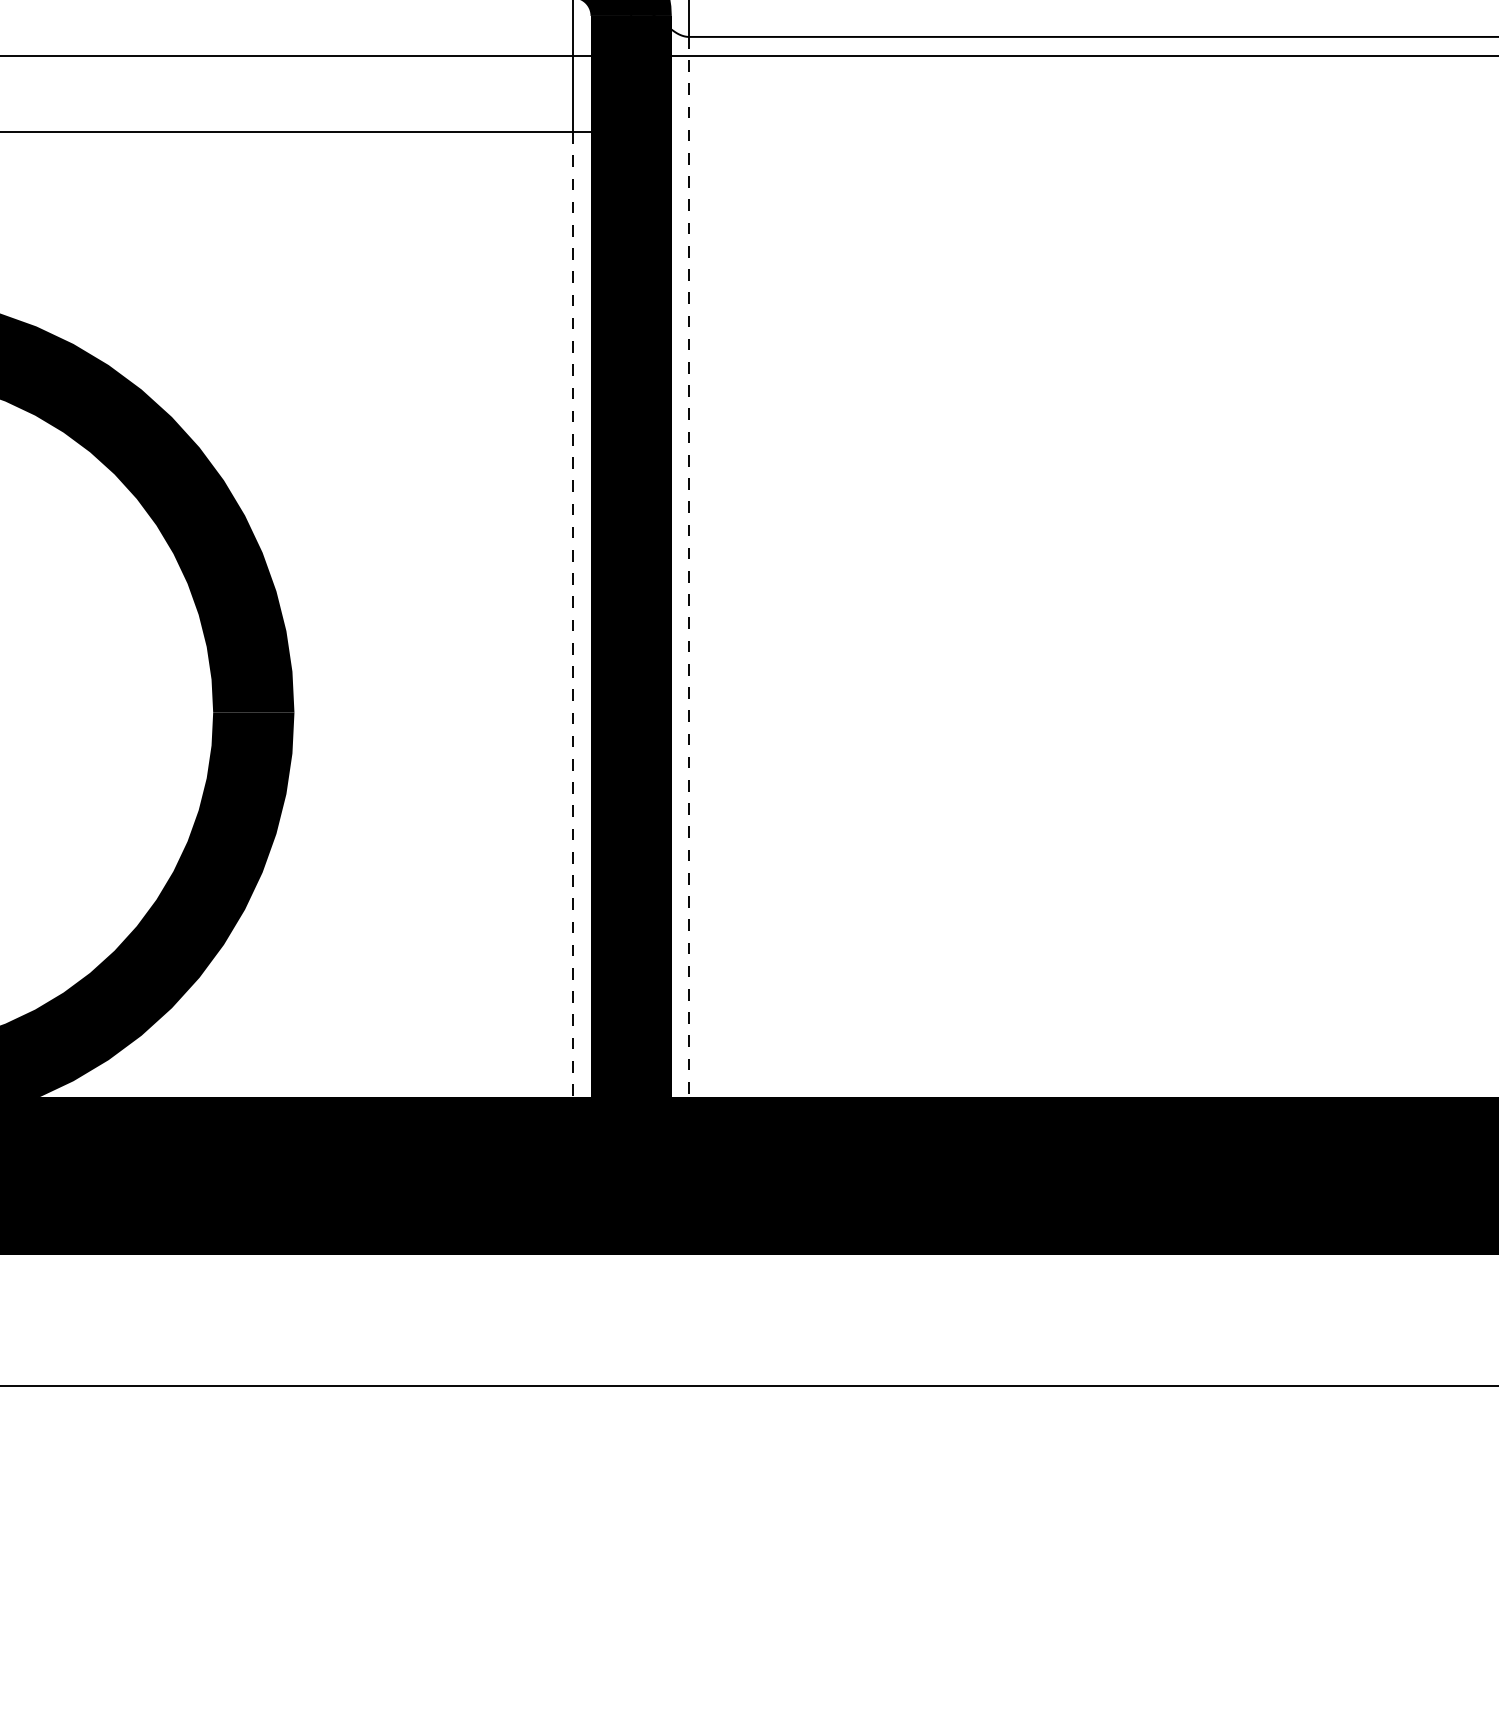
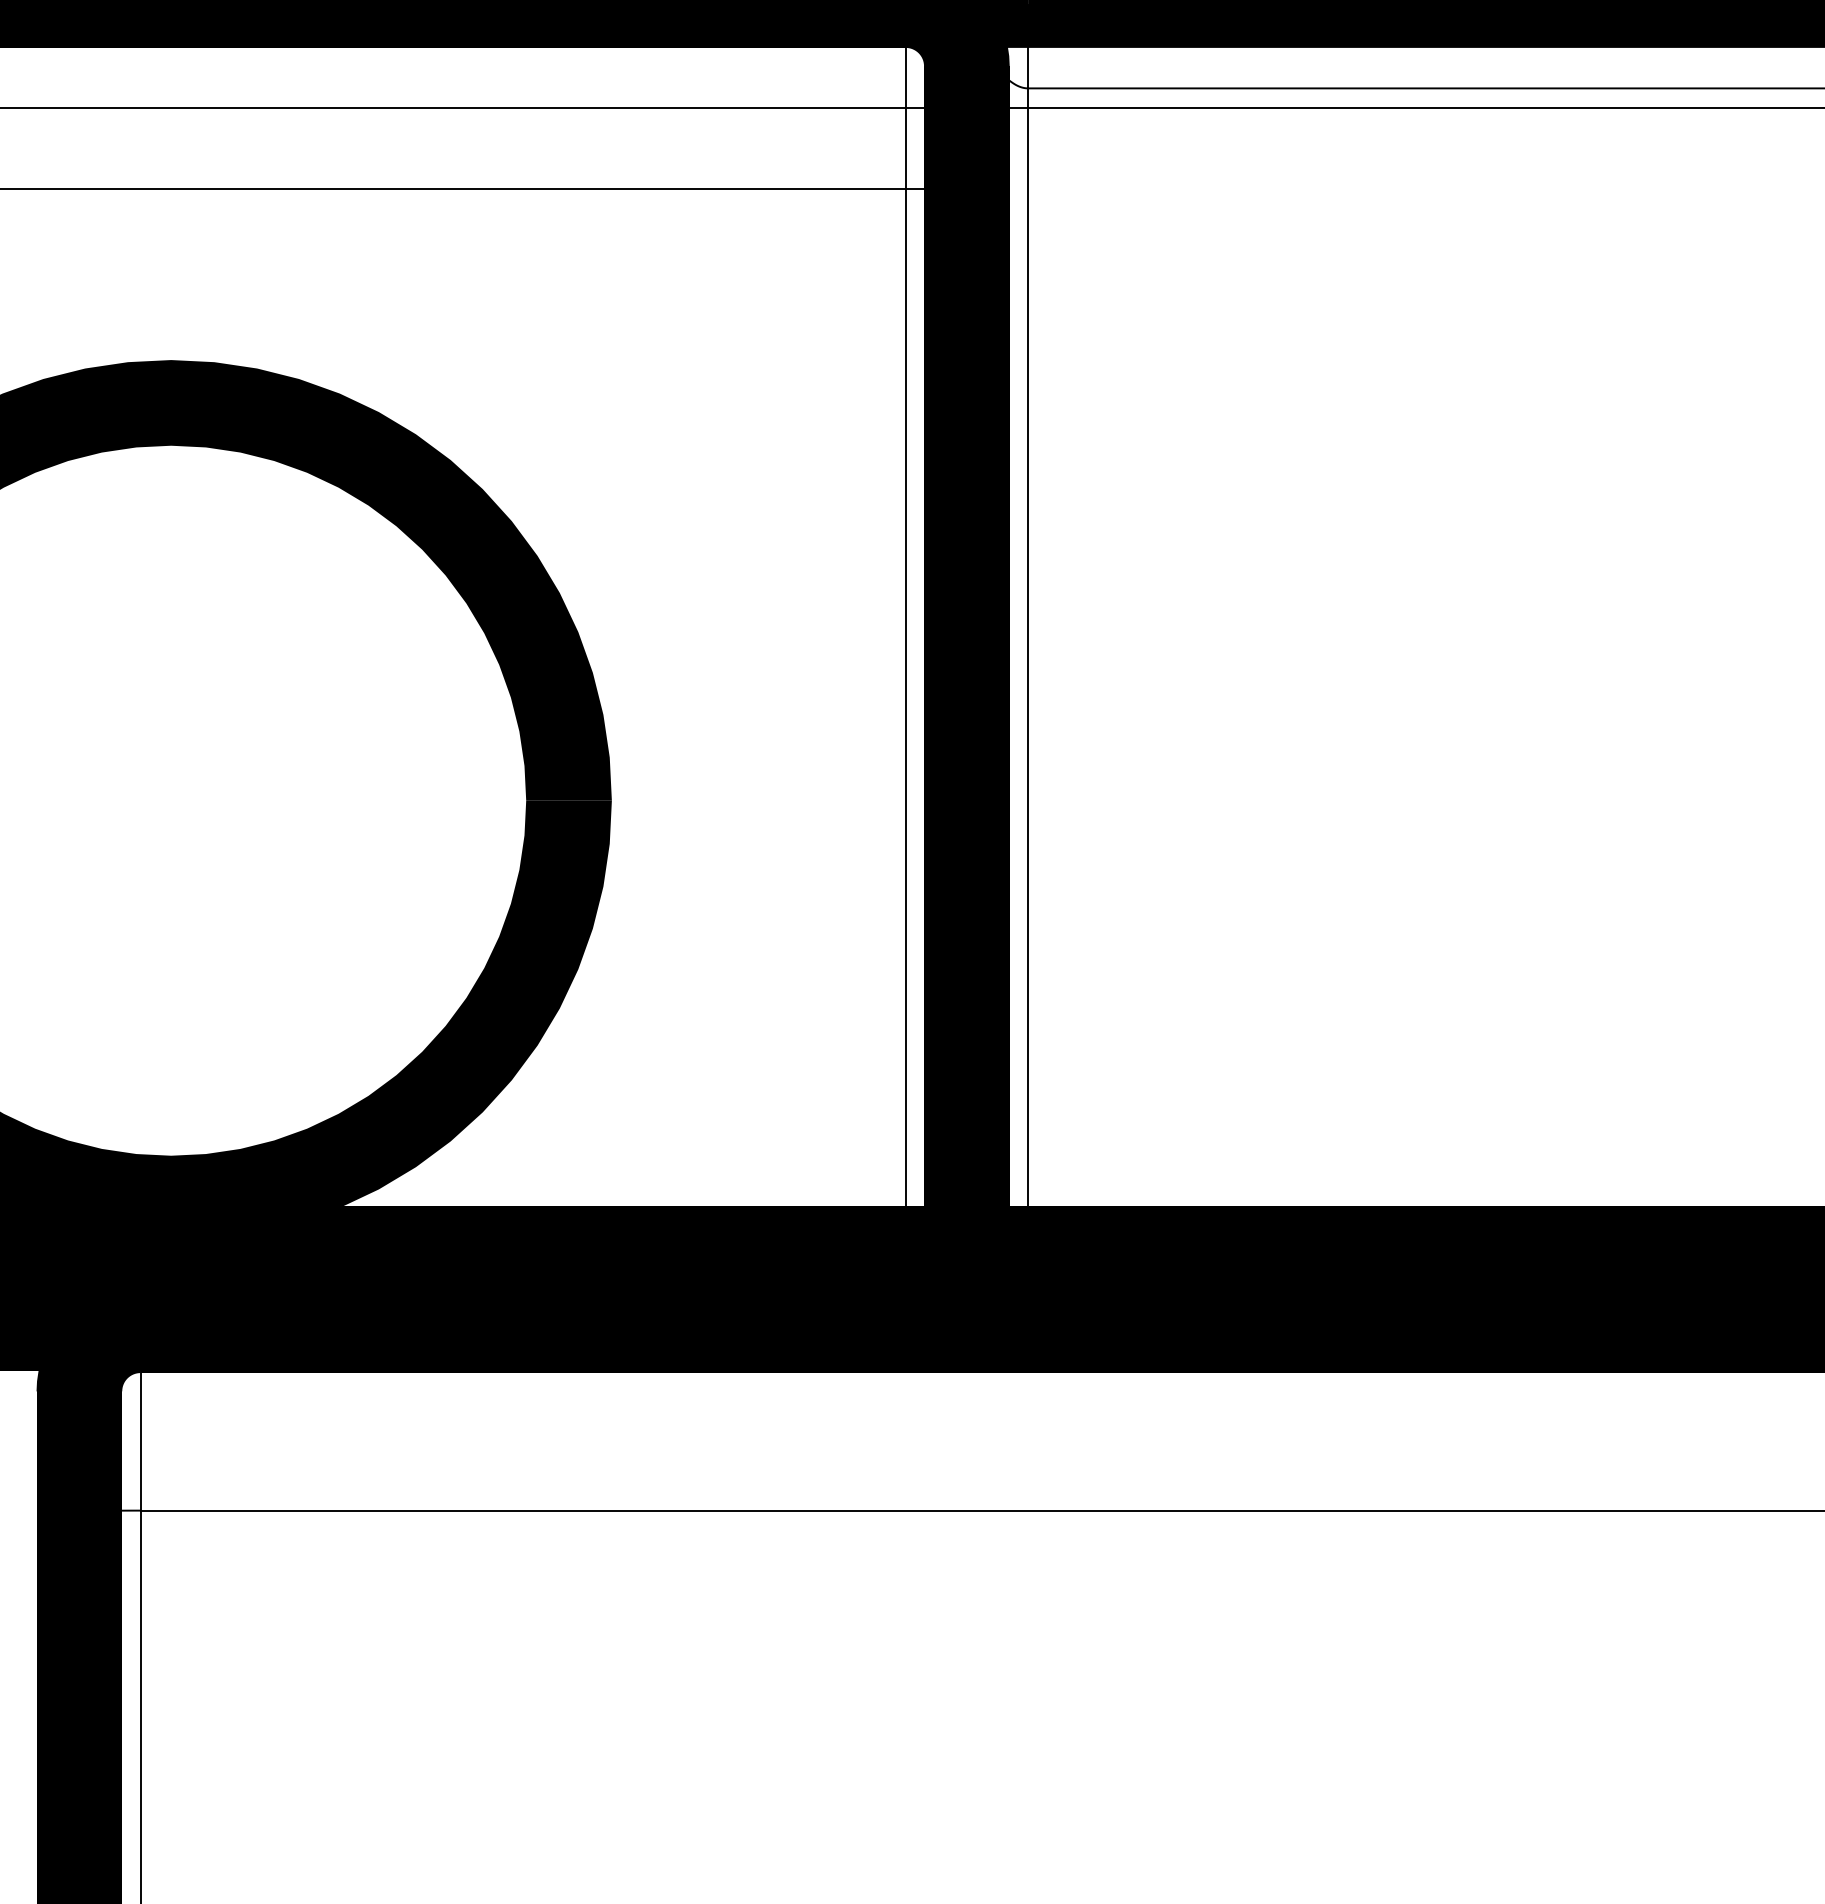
line: (689, 588) -> (1028, 669), dashed -> solid
line: (572, 635) -> (905, 719), dashed -> solid

